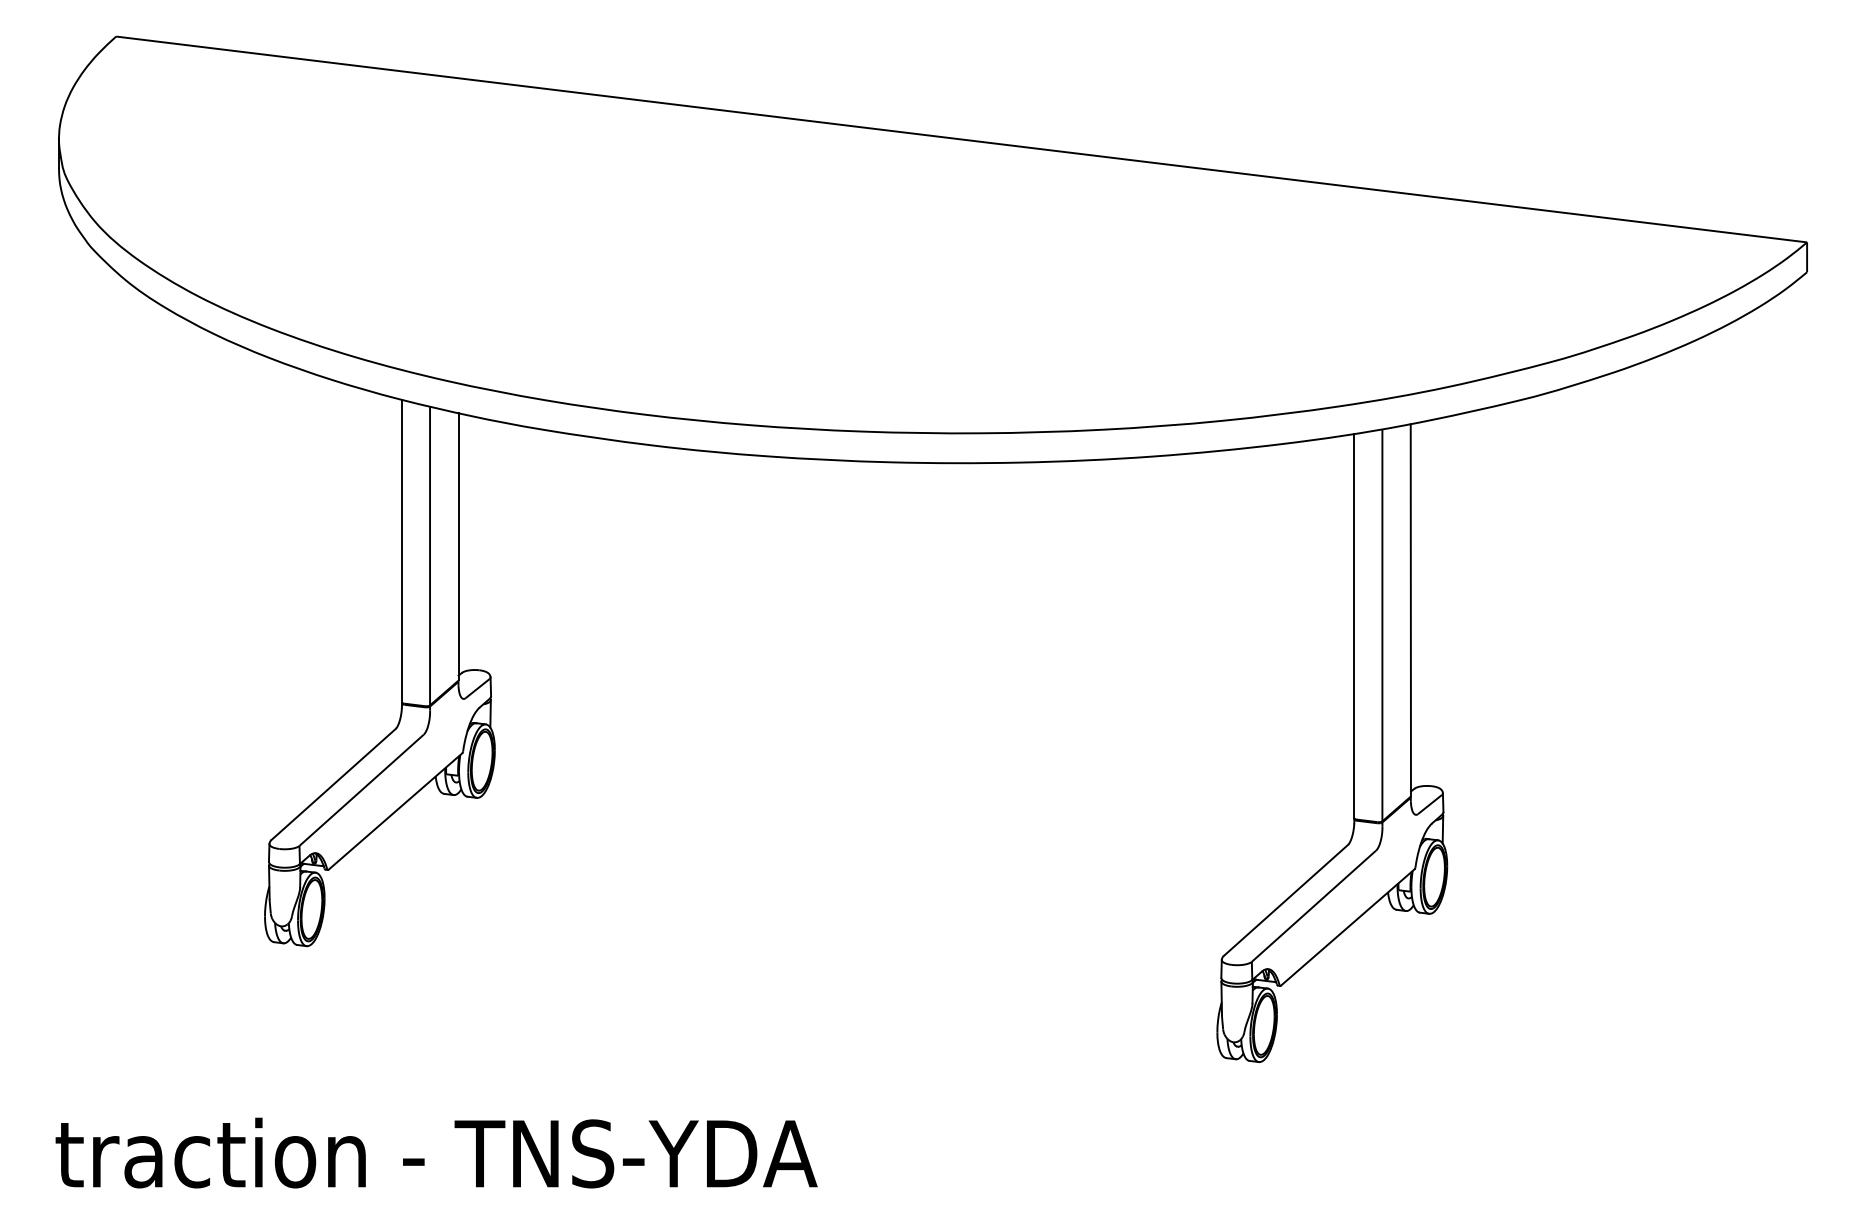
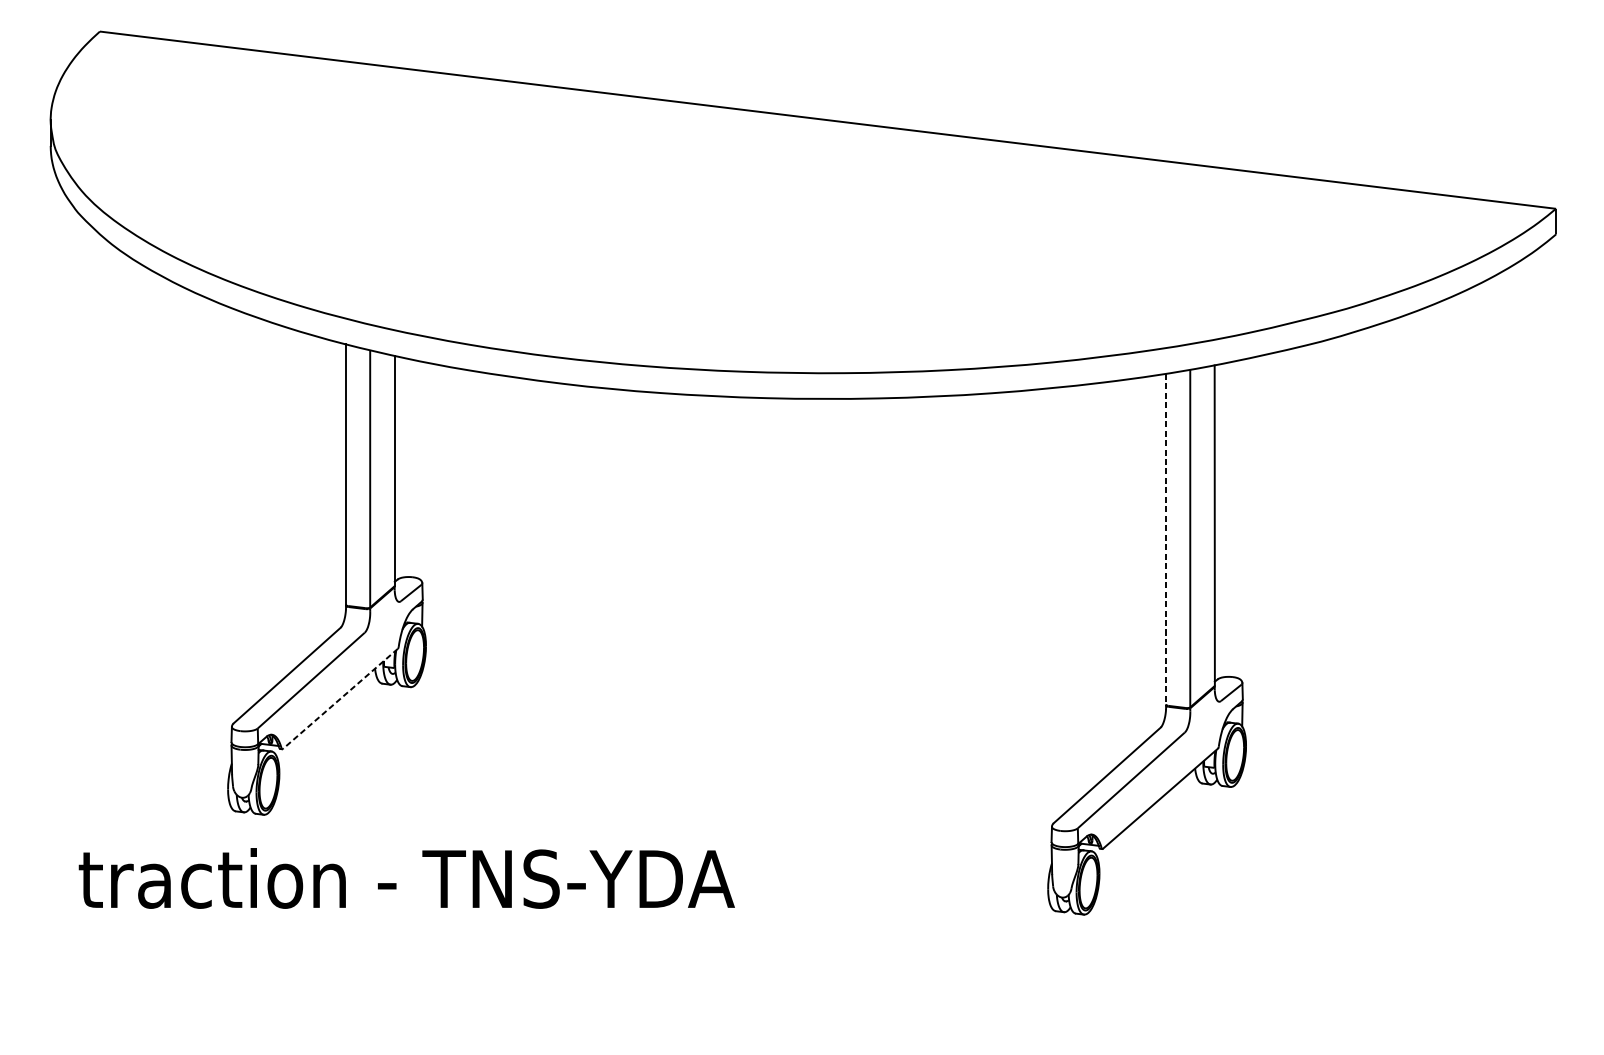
line: (1354, 626) -> (1166, 539), solid -> dashed
line: (395, 811) -> (340, 698), solid -> dashed
text: (436, 1152) -> (406, 877), moved

